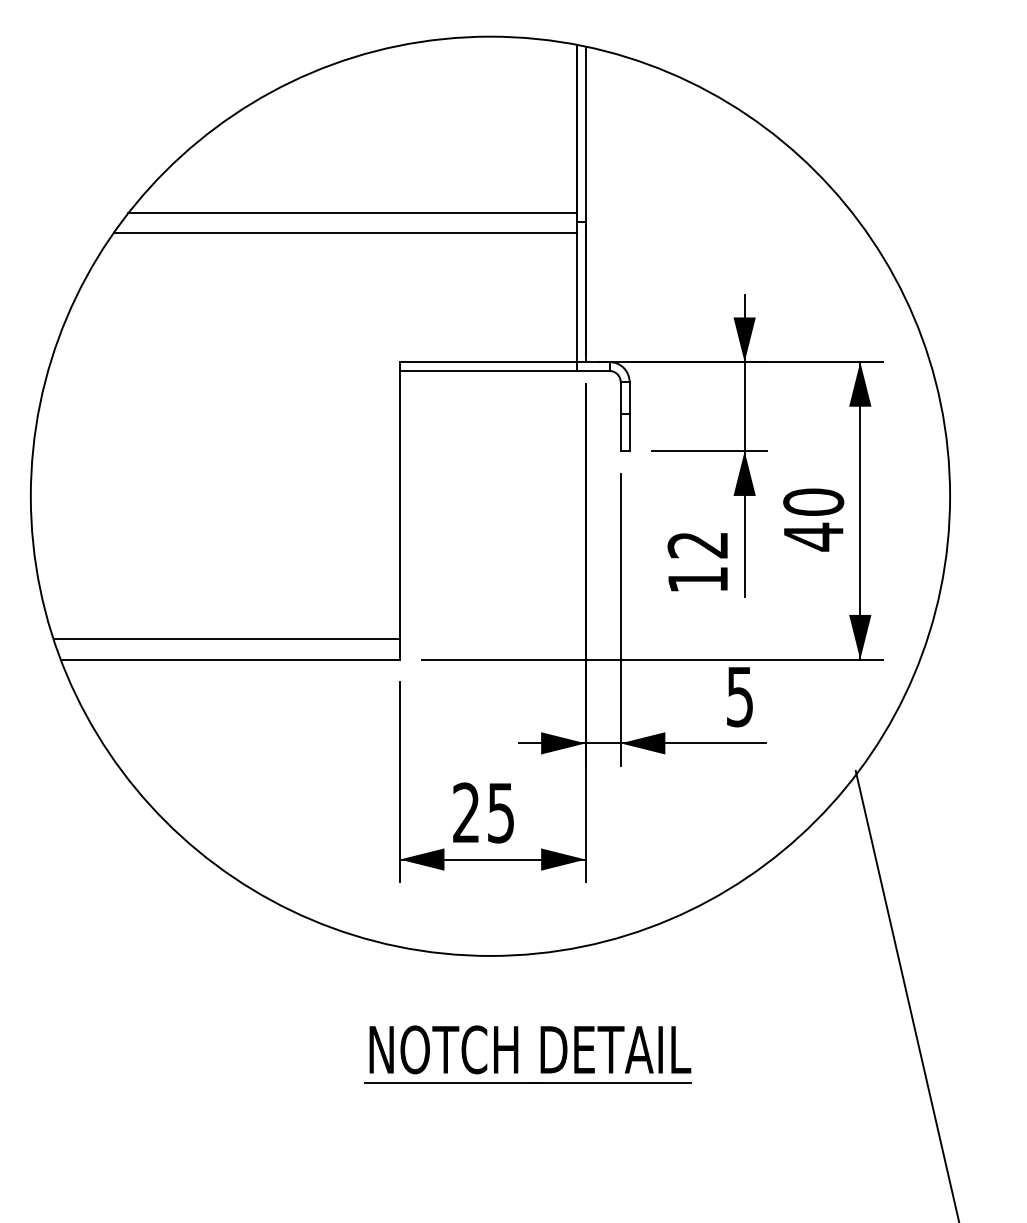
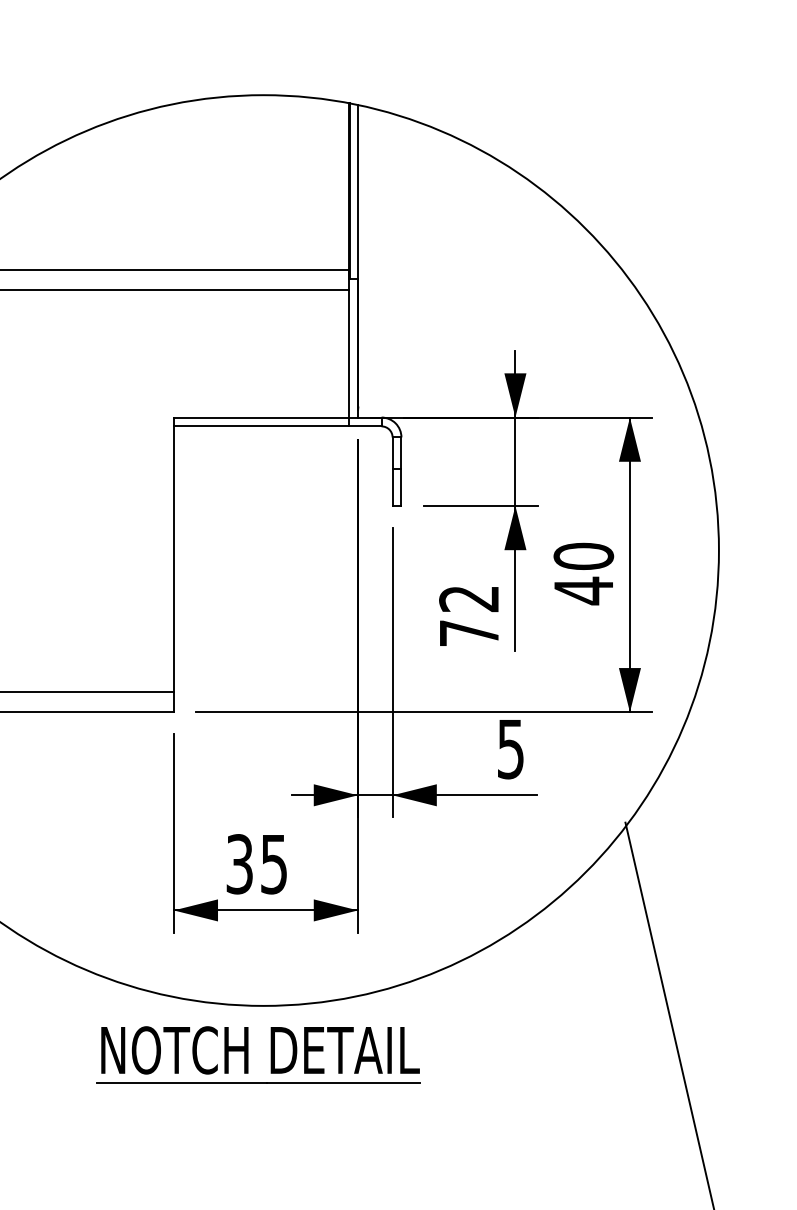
text: (697, 579) -> (468, 632), 12 -> 72
text: (466, 812) -> (239, 863), 25 -> 35
part: (518, 1054) -> (248, 1054), moved

